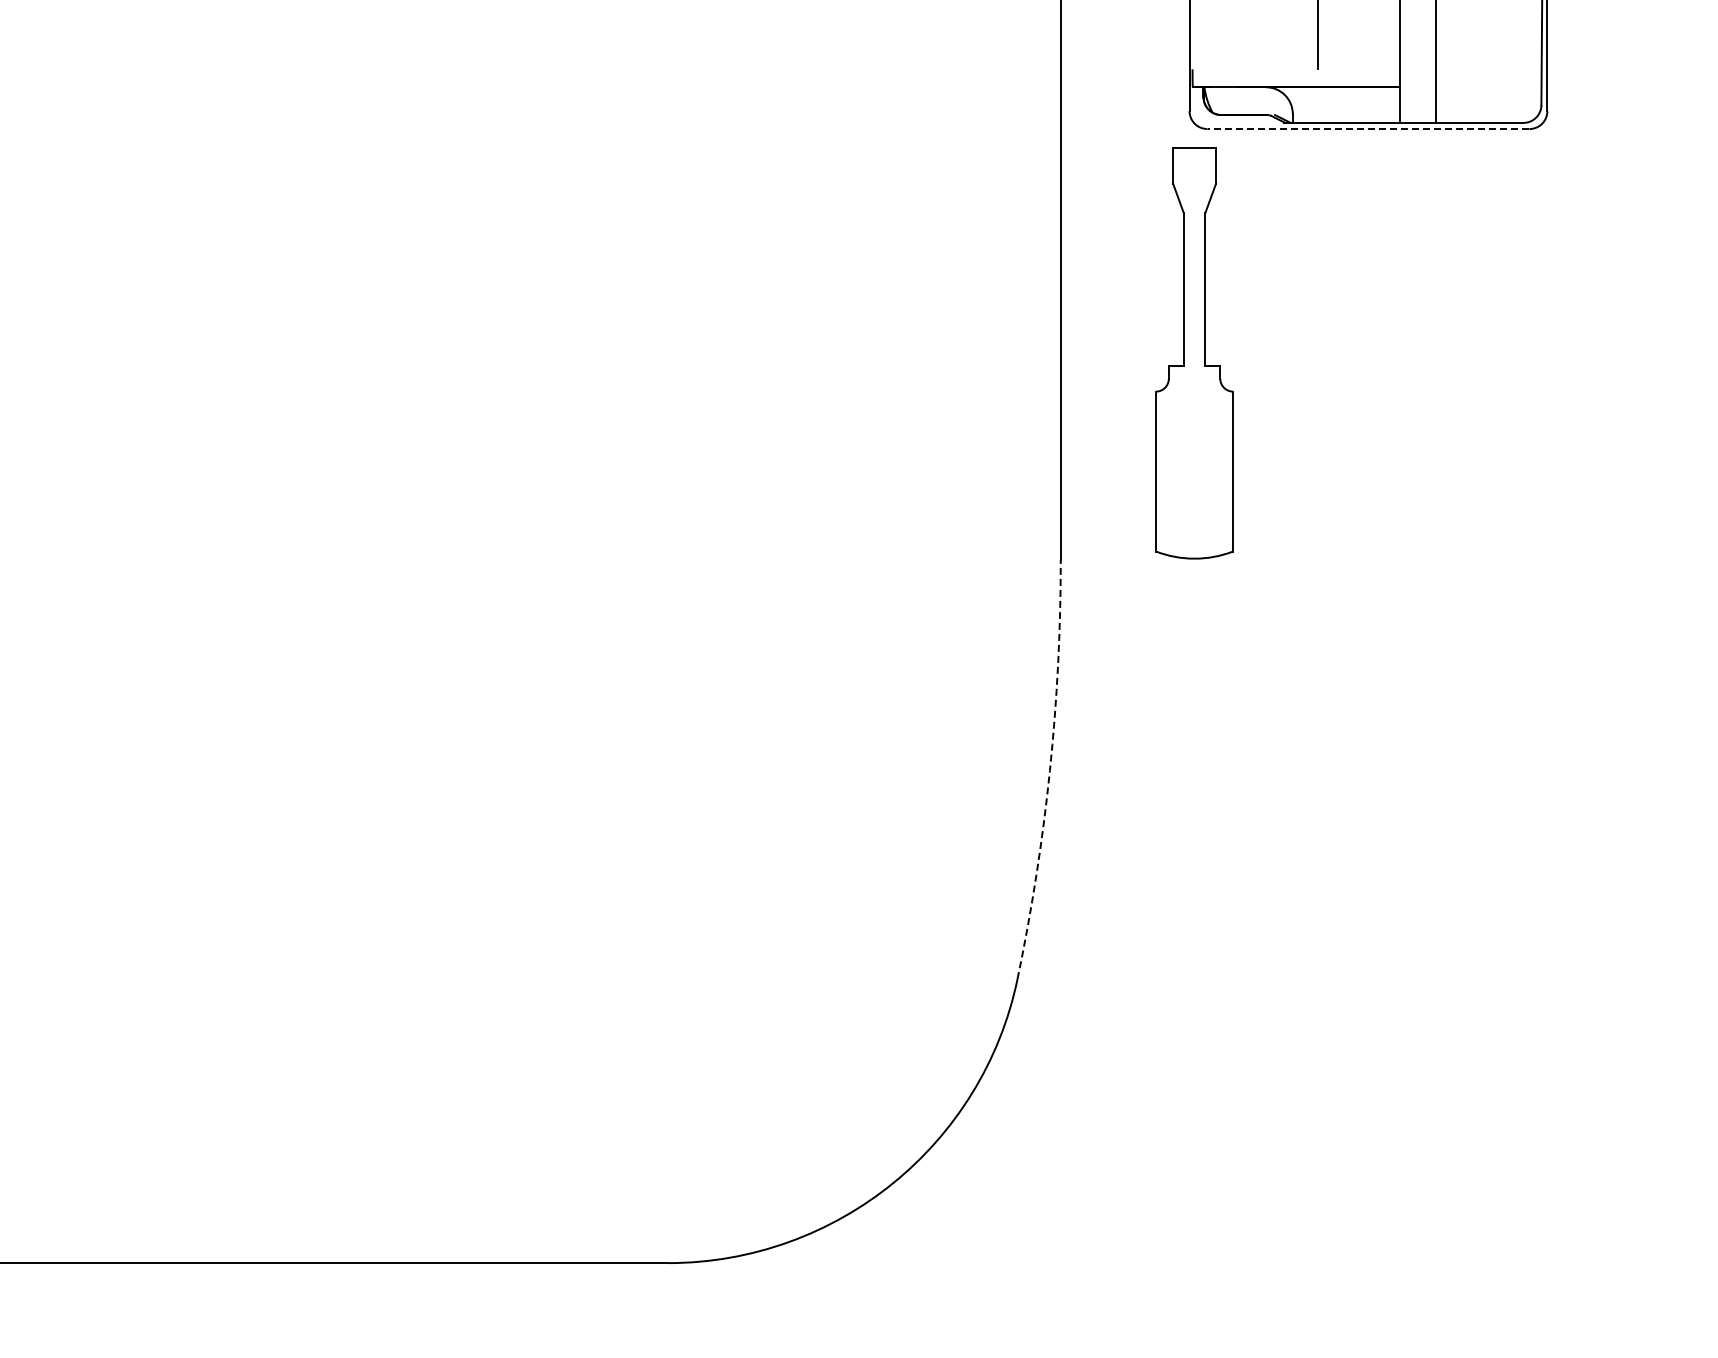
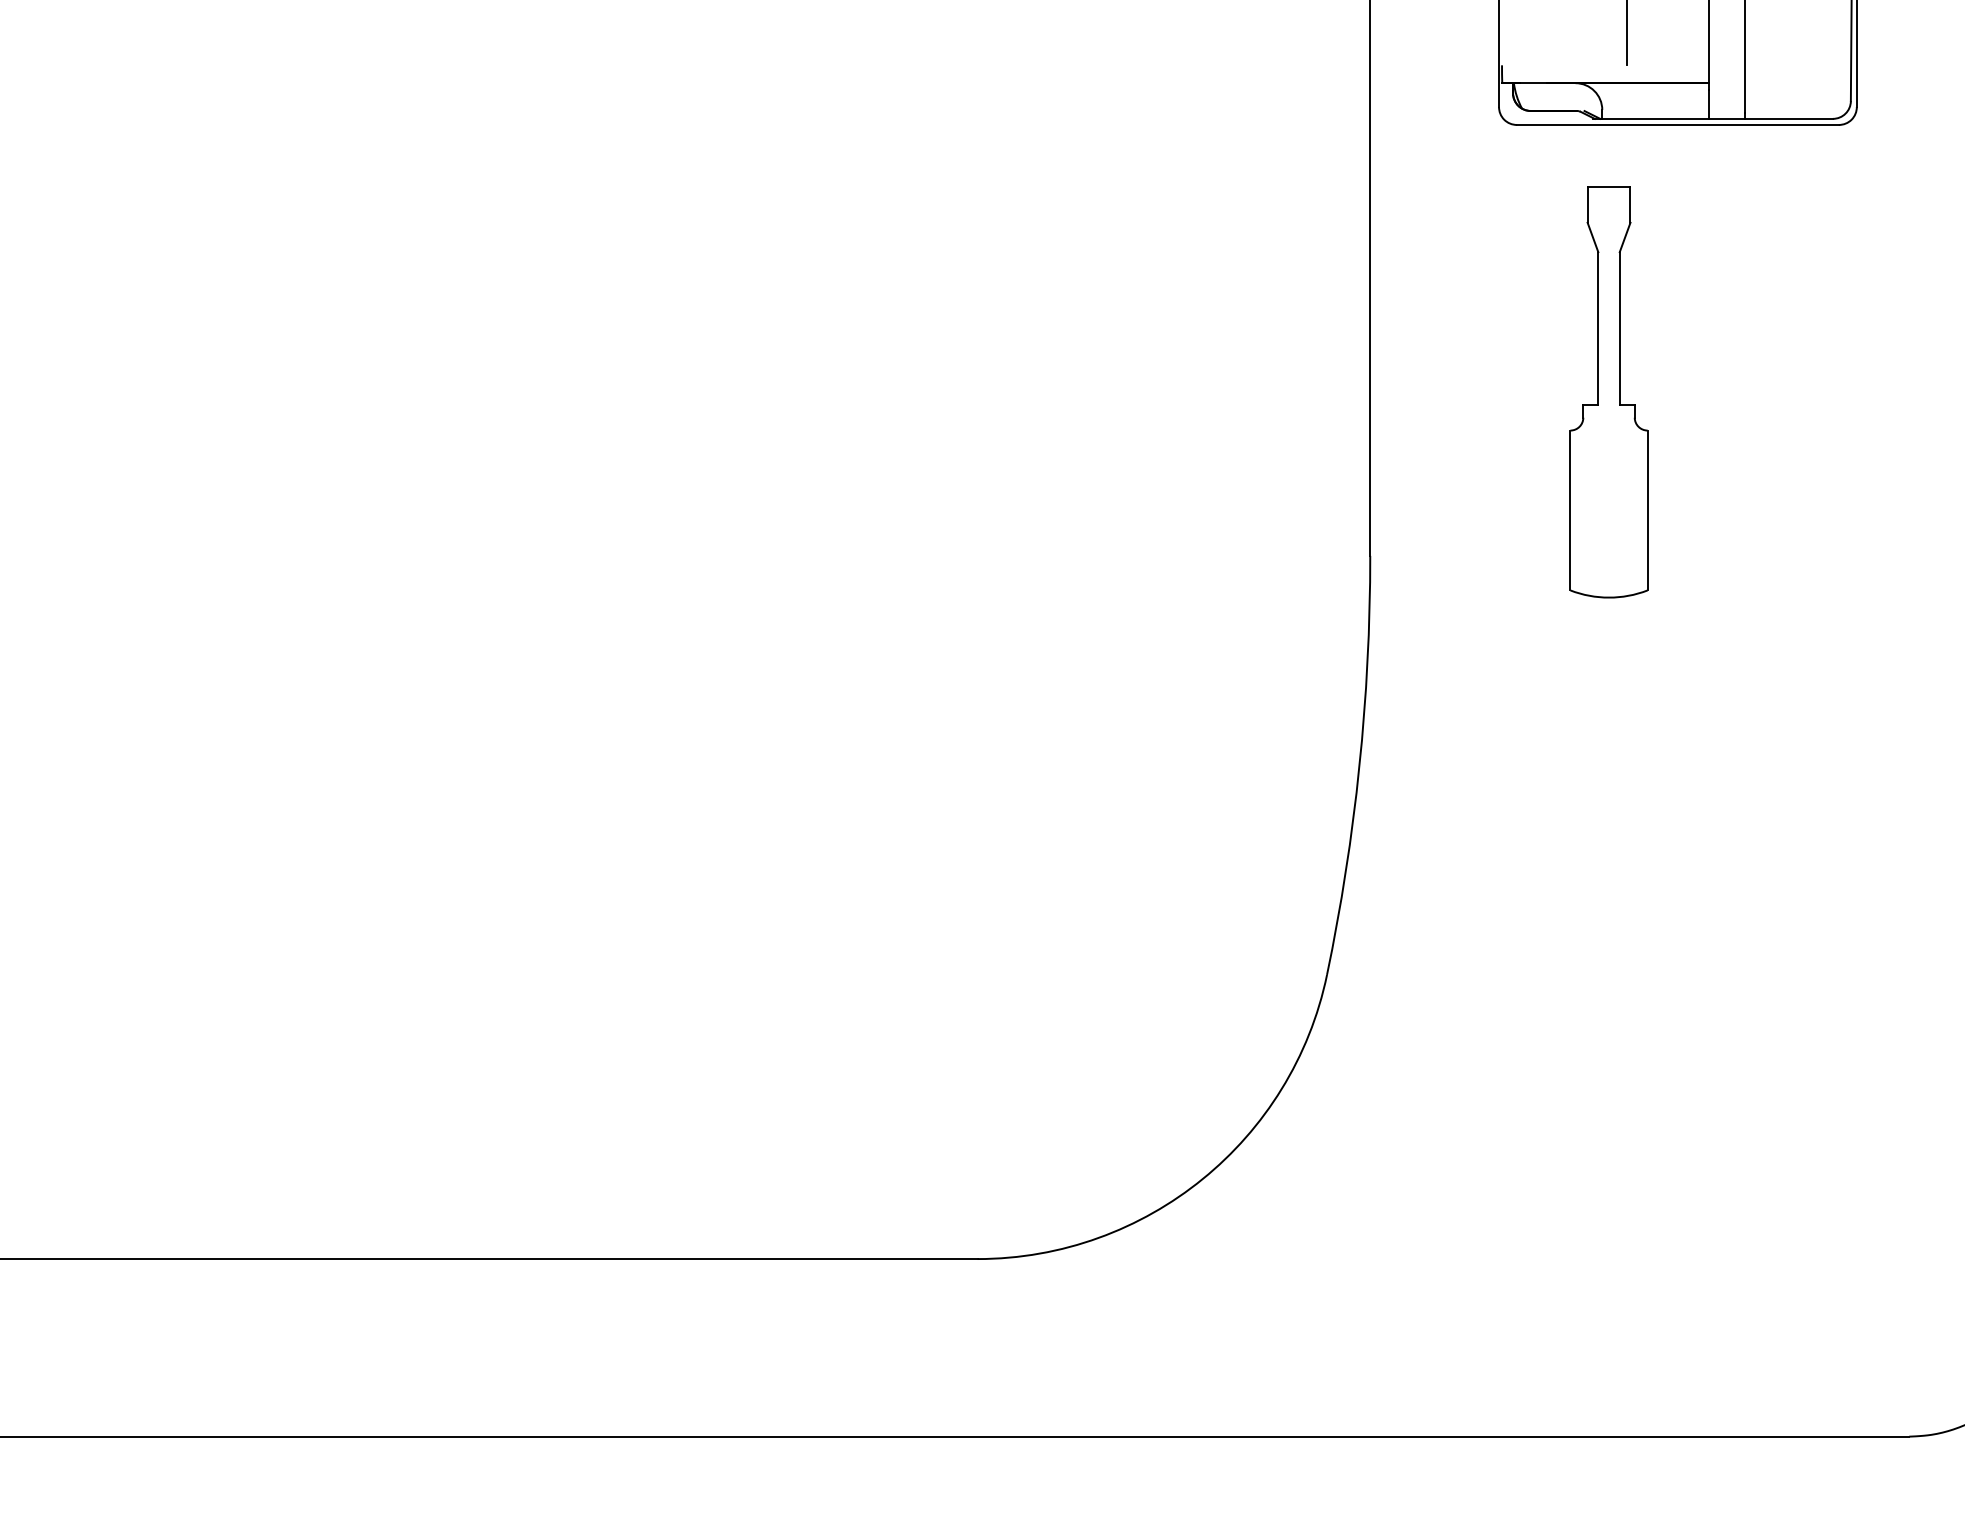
line: (1368, 129) -> (1677, 125), dashed -> solid
part: (1194, 353) -> (1608, 392), moved
arc: (1050, 770) -> (1359, 766), dashed -> solid

